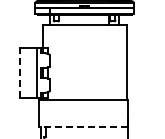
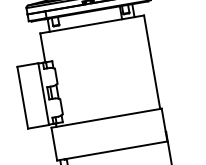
line: (20, 73) -> (23, 98), dashed -> solid
line: (82, 126) -> (111, 150), dashed -> solid

